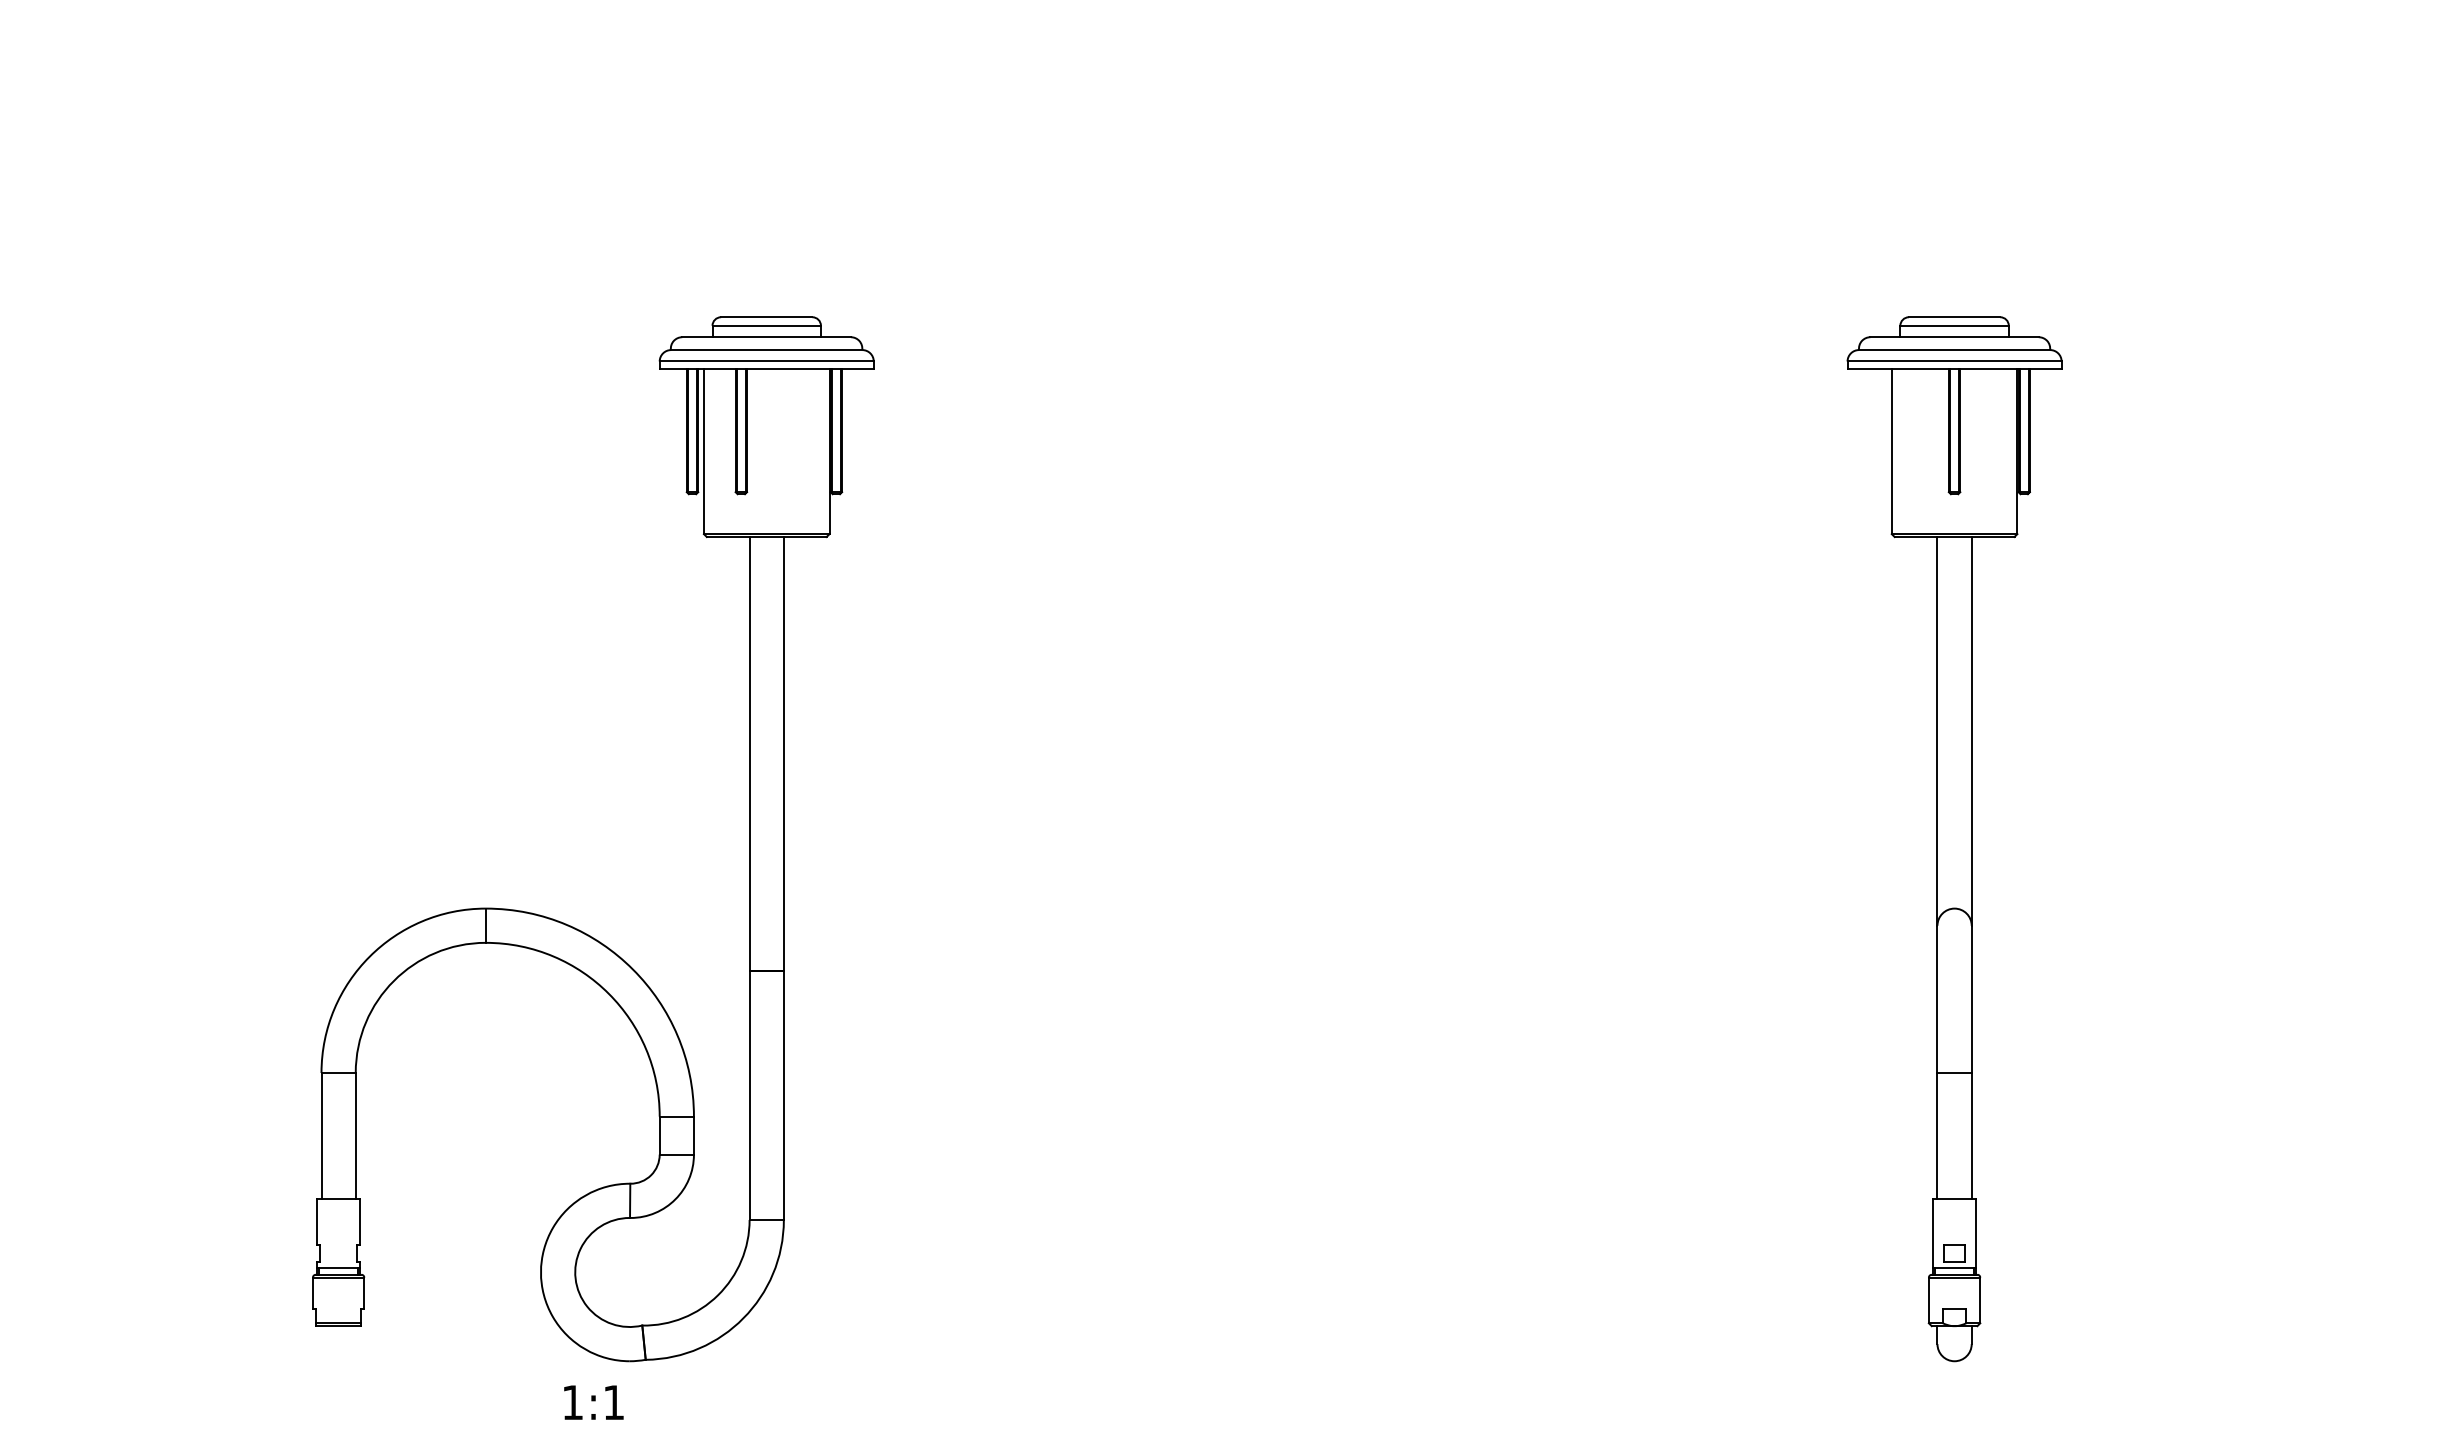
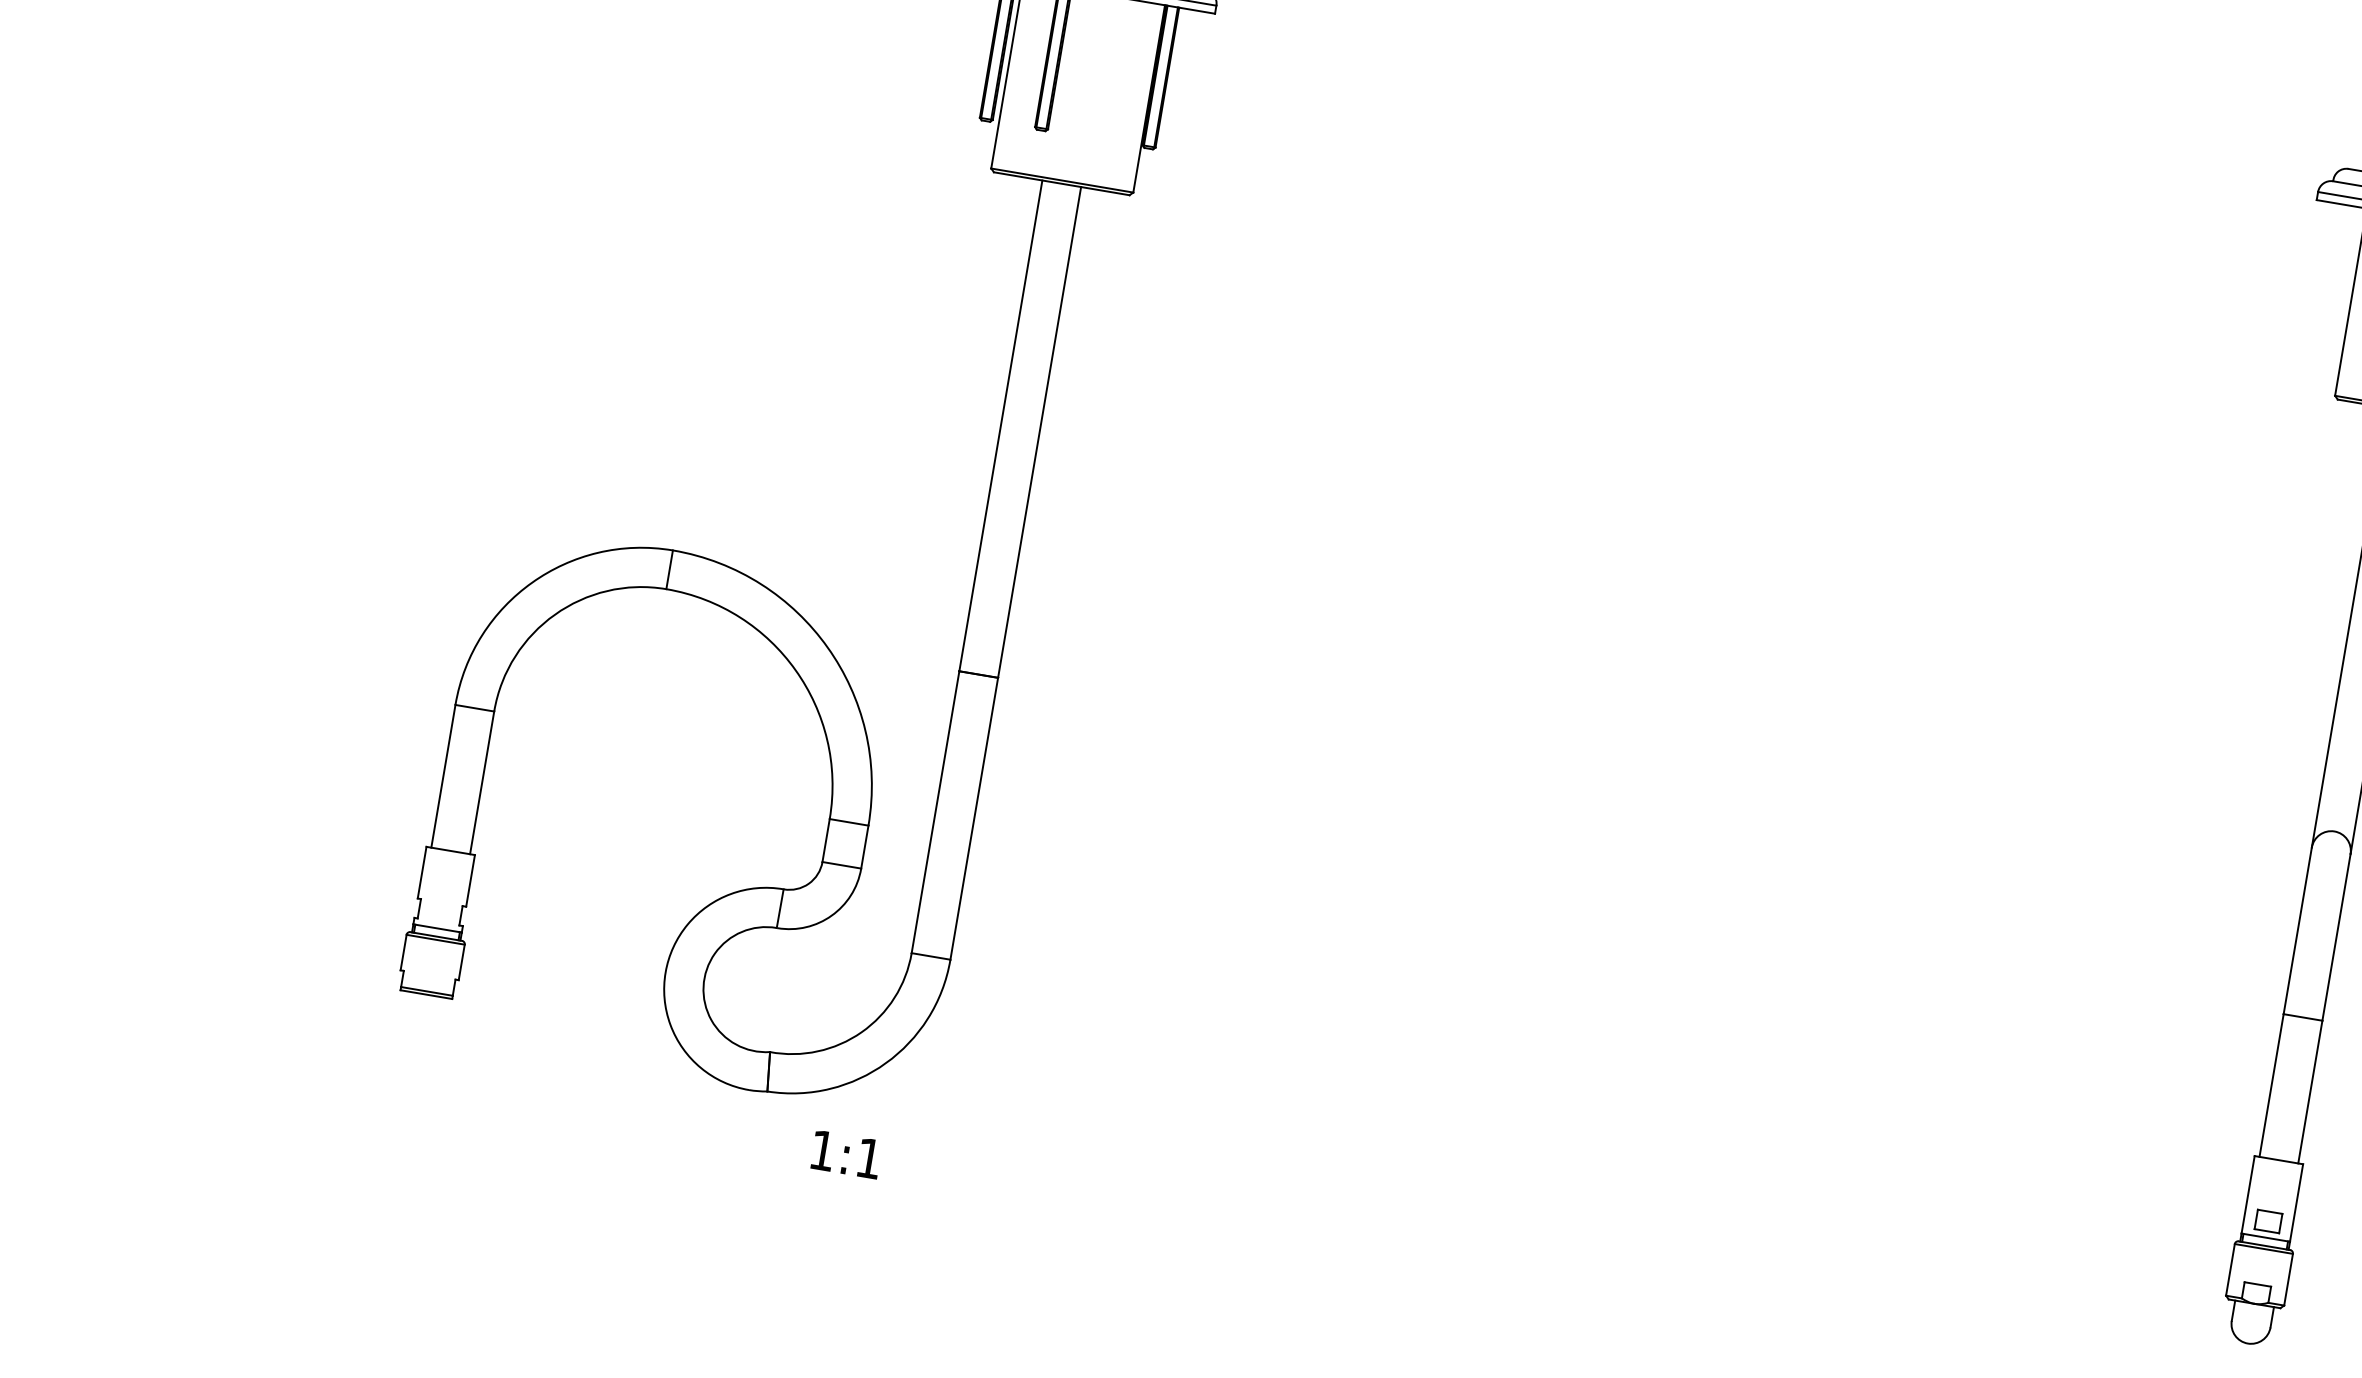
text: (593, 1402) -> (846, 1154), moved

